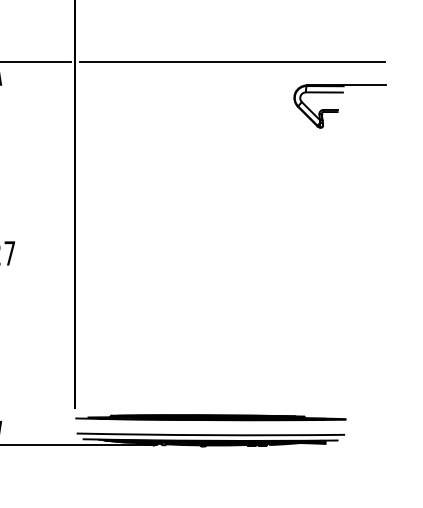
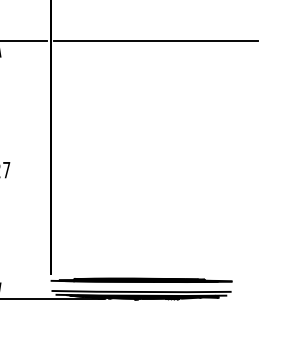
part: (338, 106) -> (227, 71), removed

